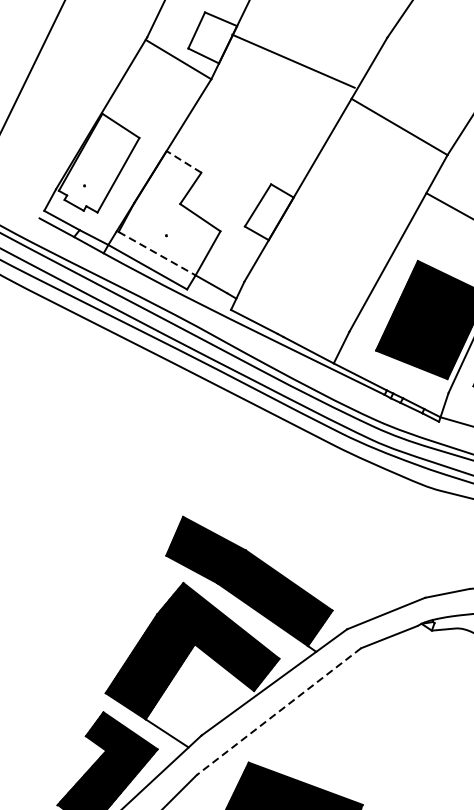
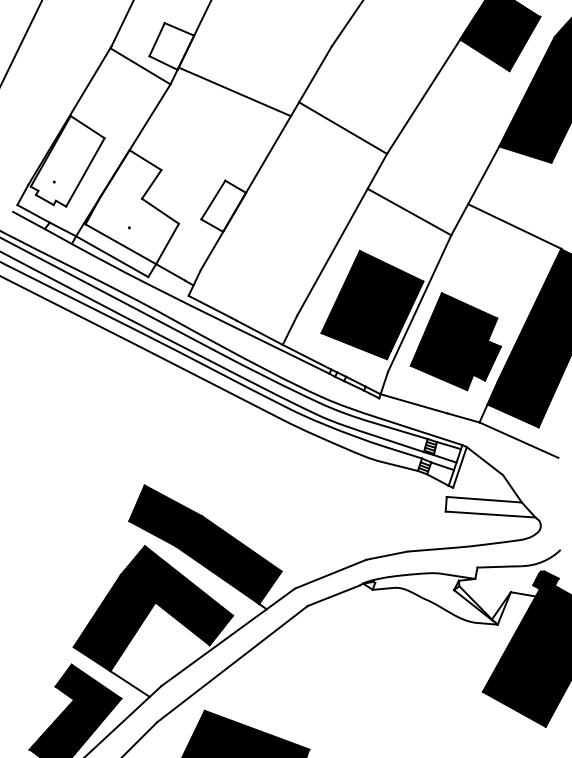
line: (293, 60) -> (234, 91), moved
line: (184, 162) -> (145, 160), dashed -> solid
line: (156, 253) -> (120, 244), dashed -> solid
line: (278, 712) -> (232, 664), dashed -> solid

